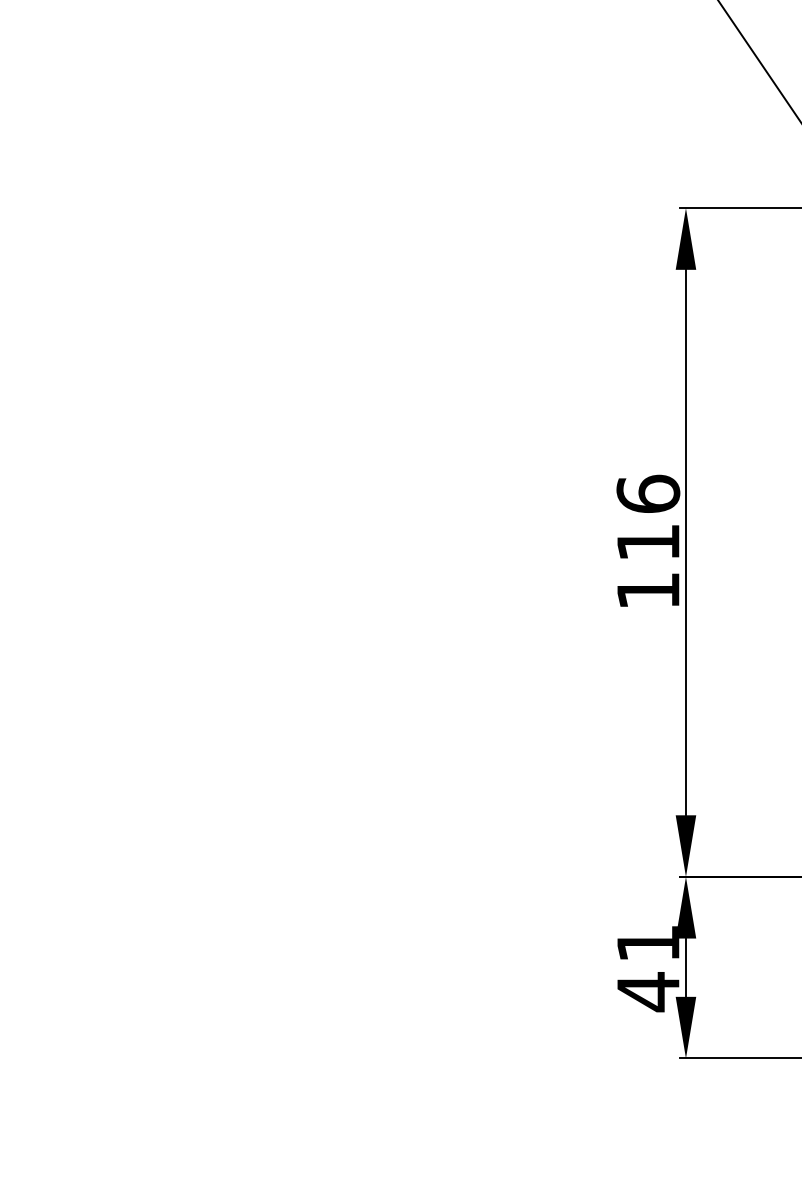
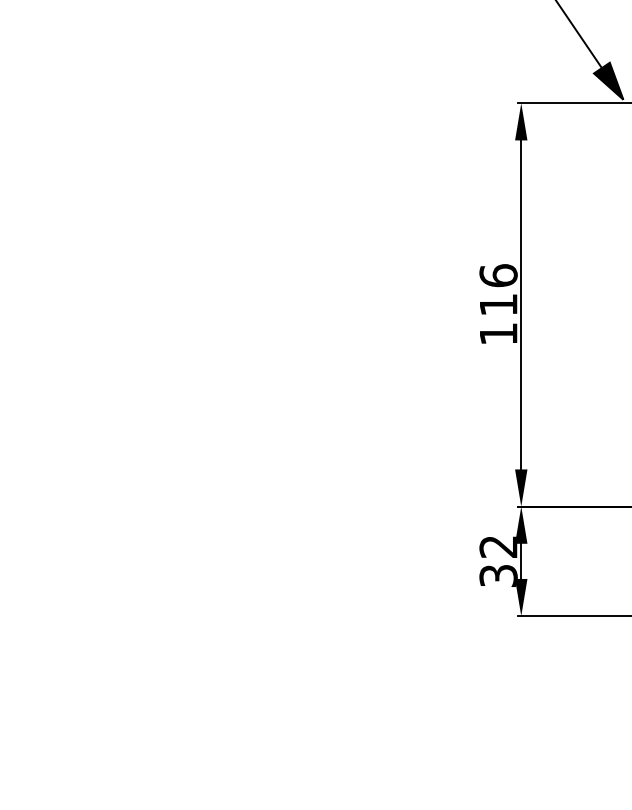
text: (648, 969) -> (498, 562), 41 -> 32

